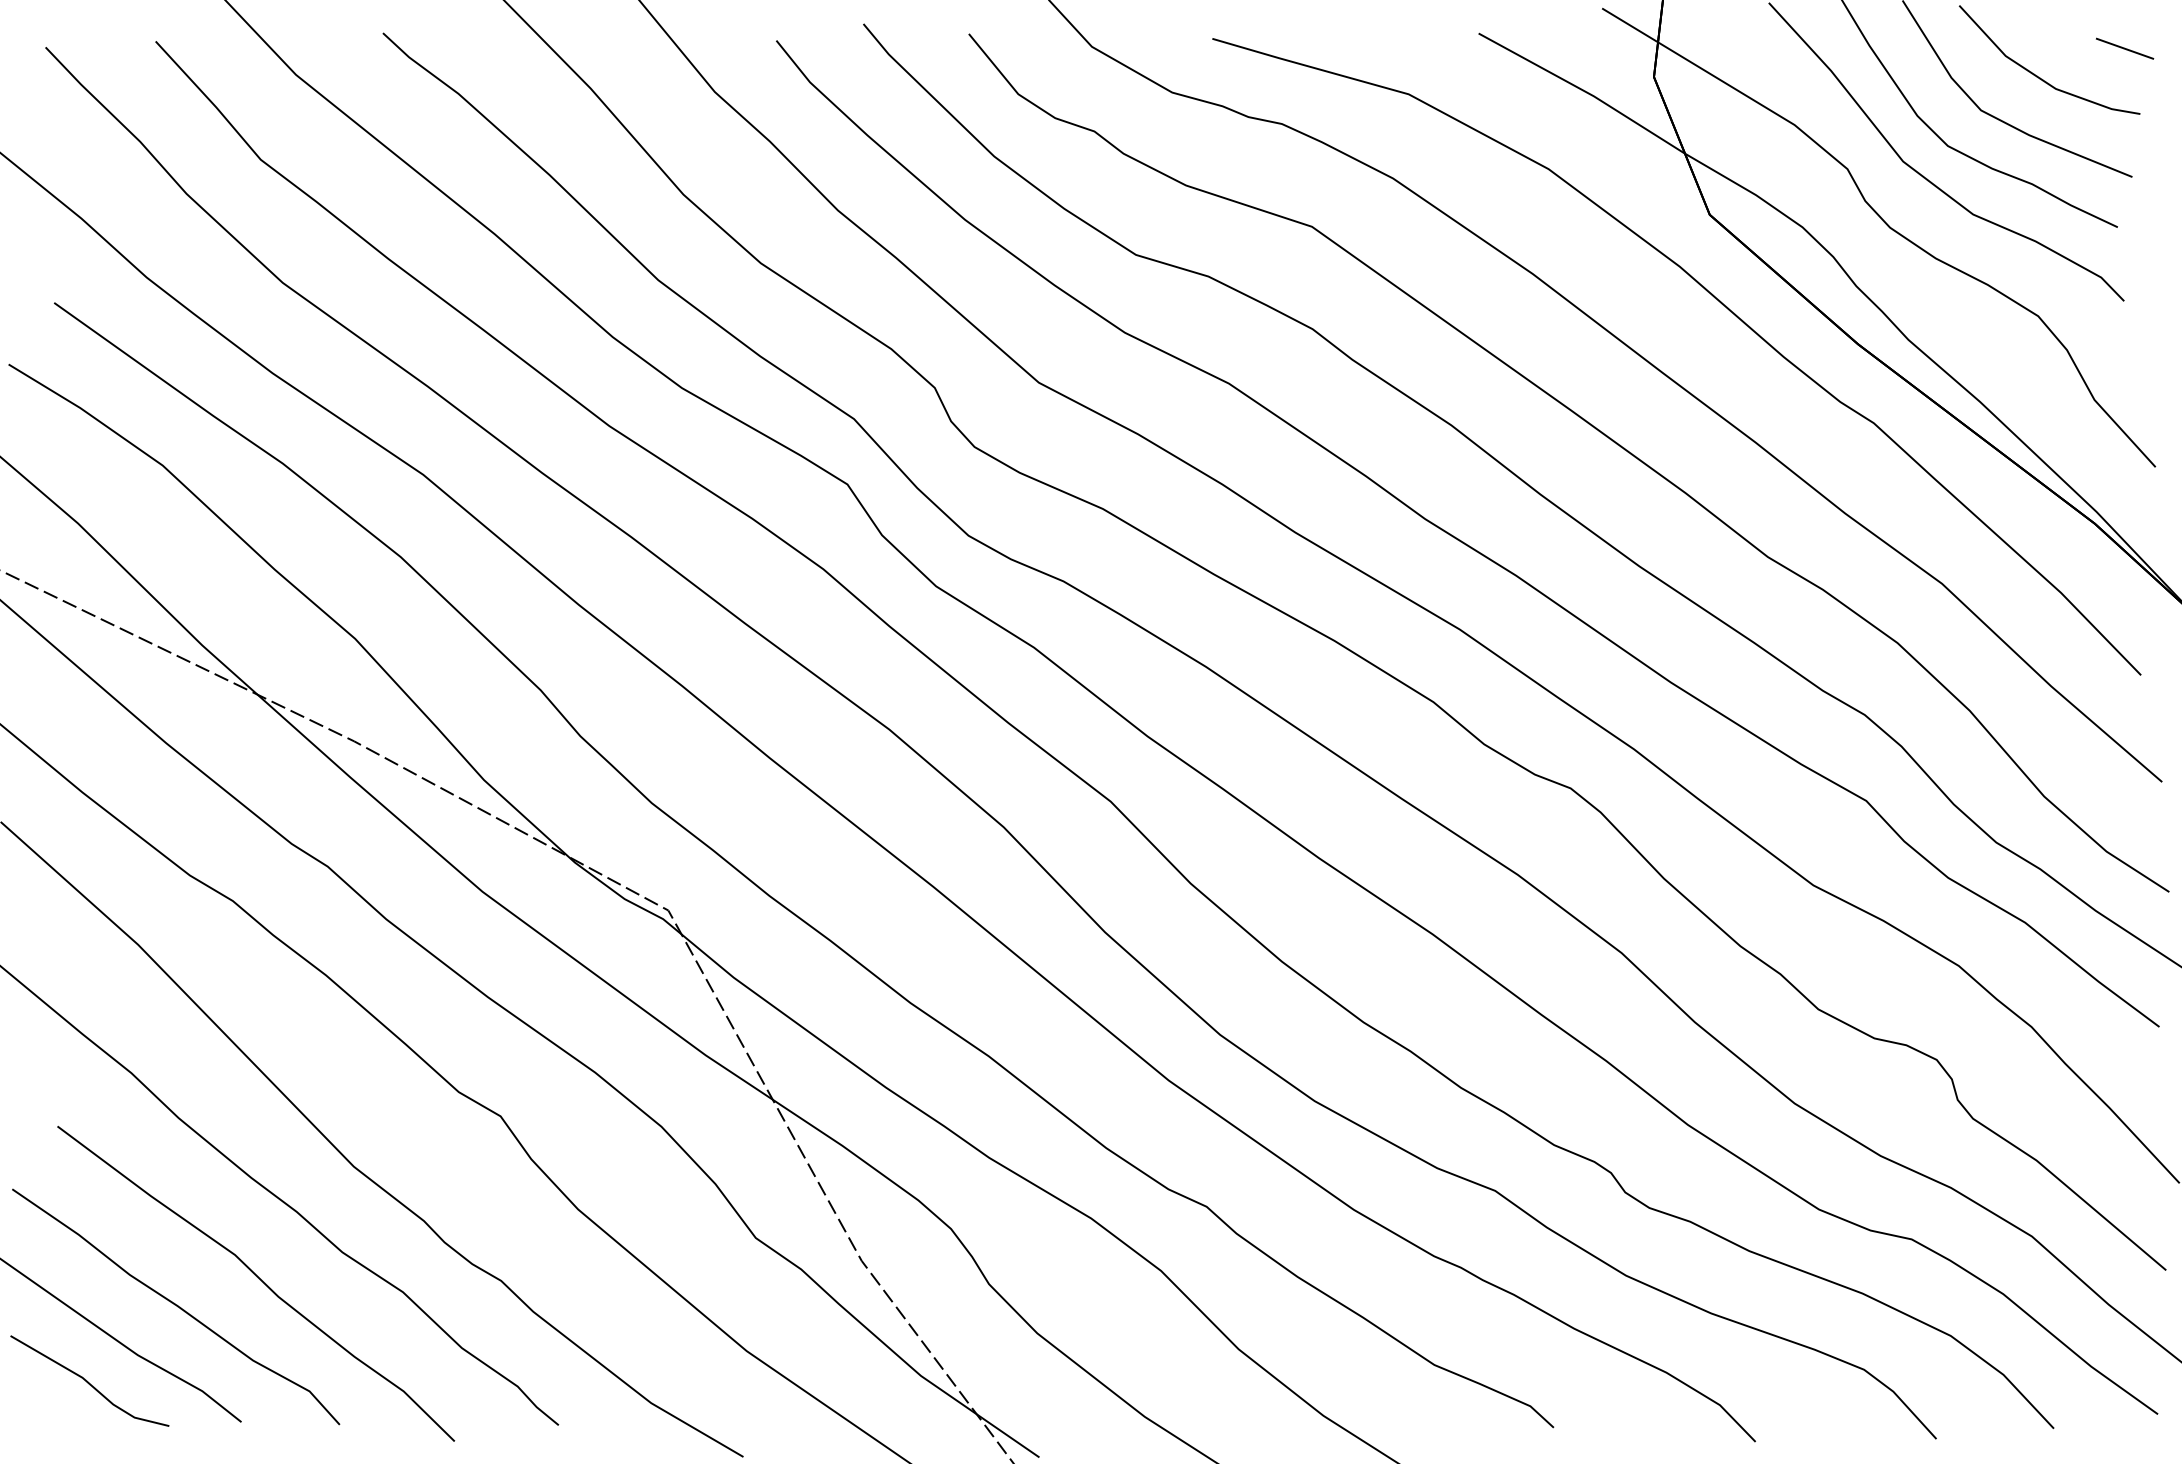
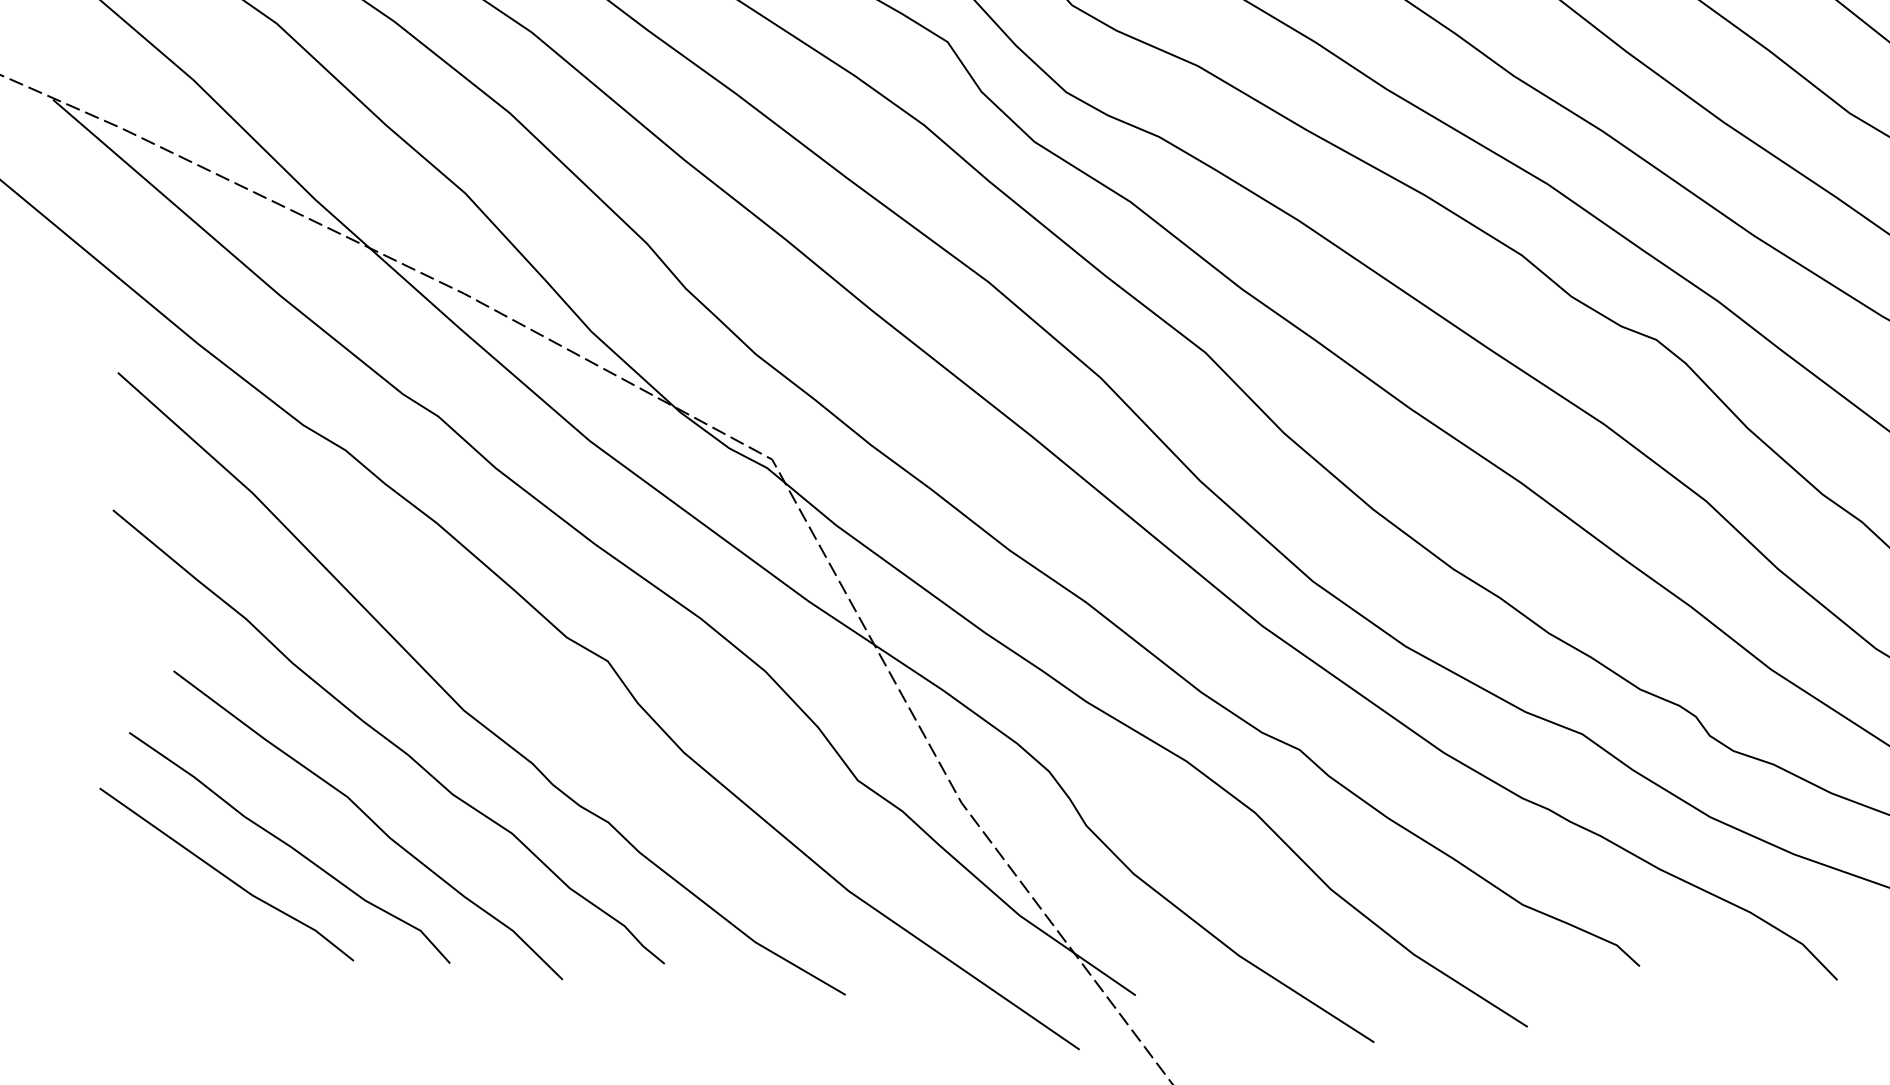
line: (88, 1381) -> (203, 921), removed

